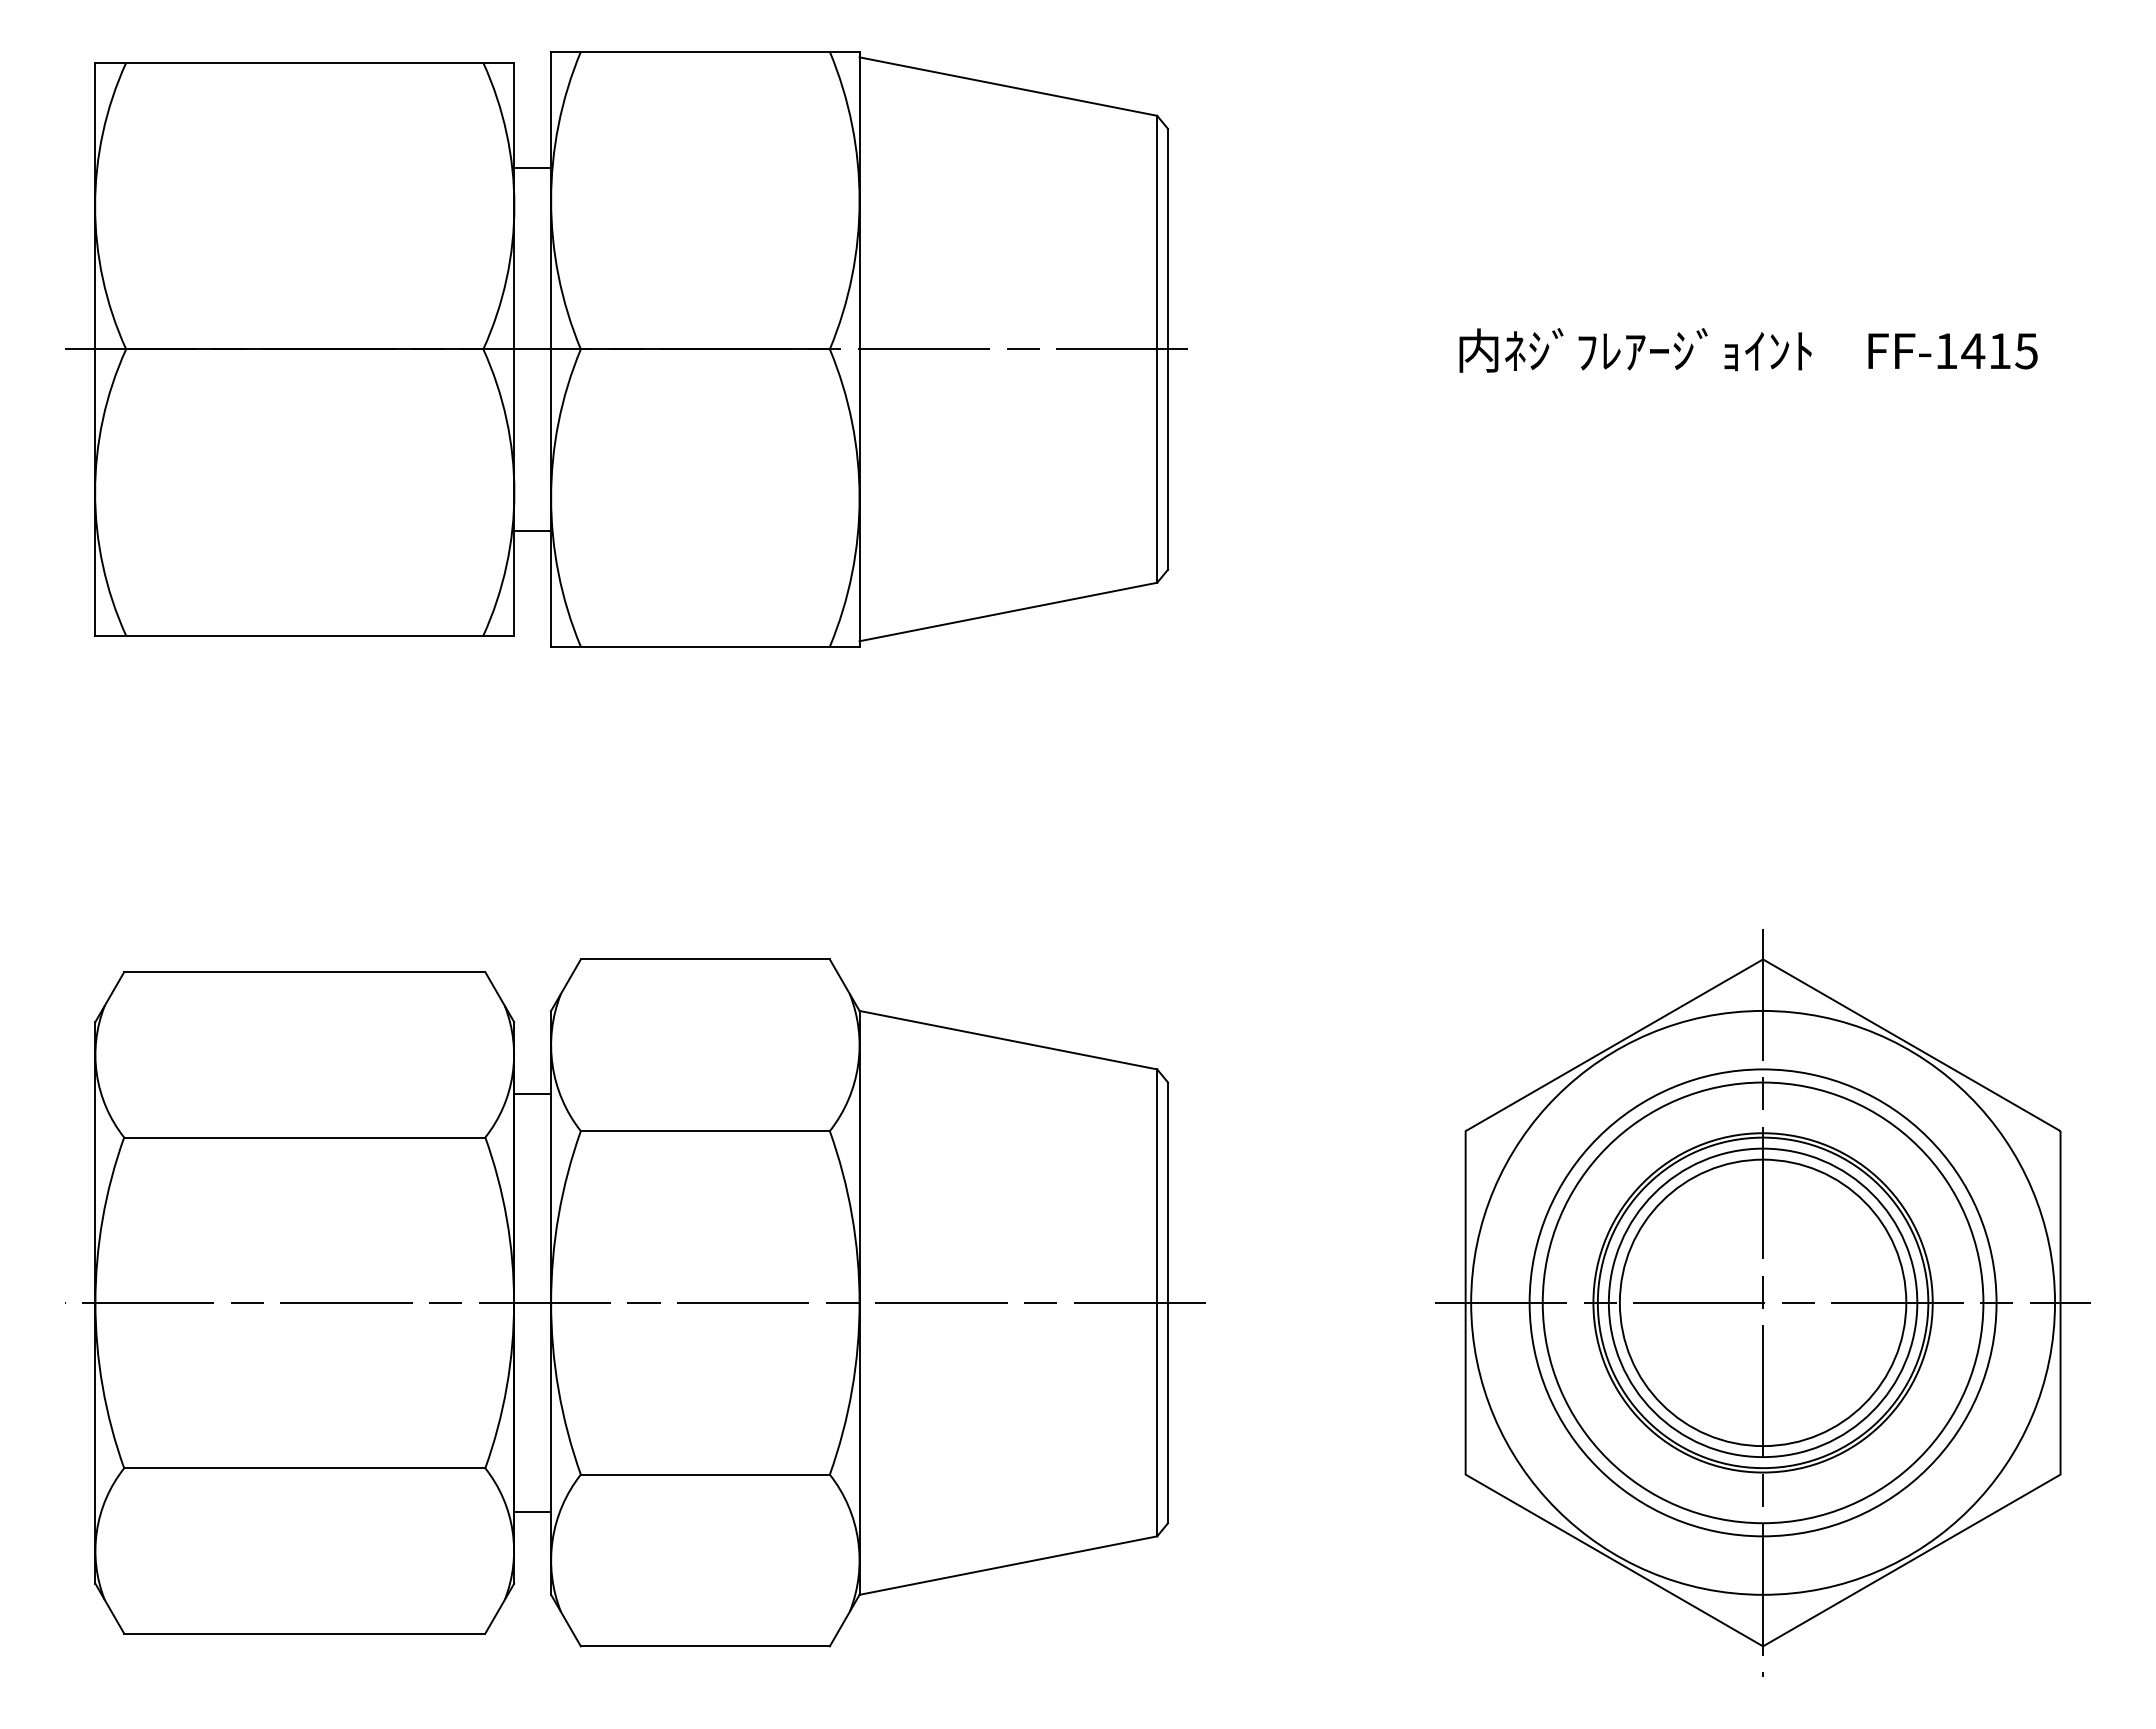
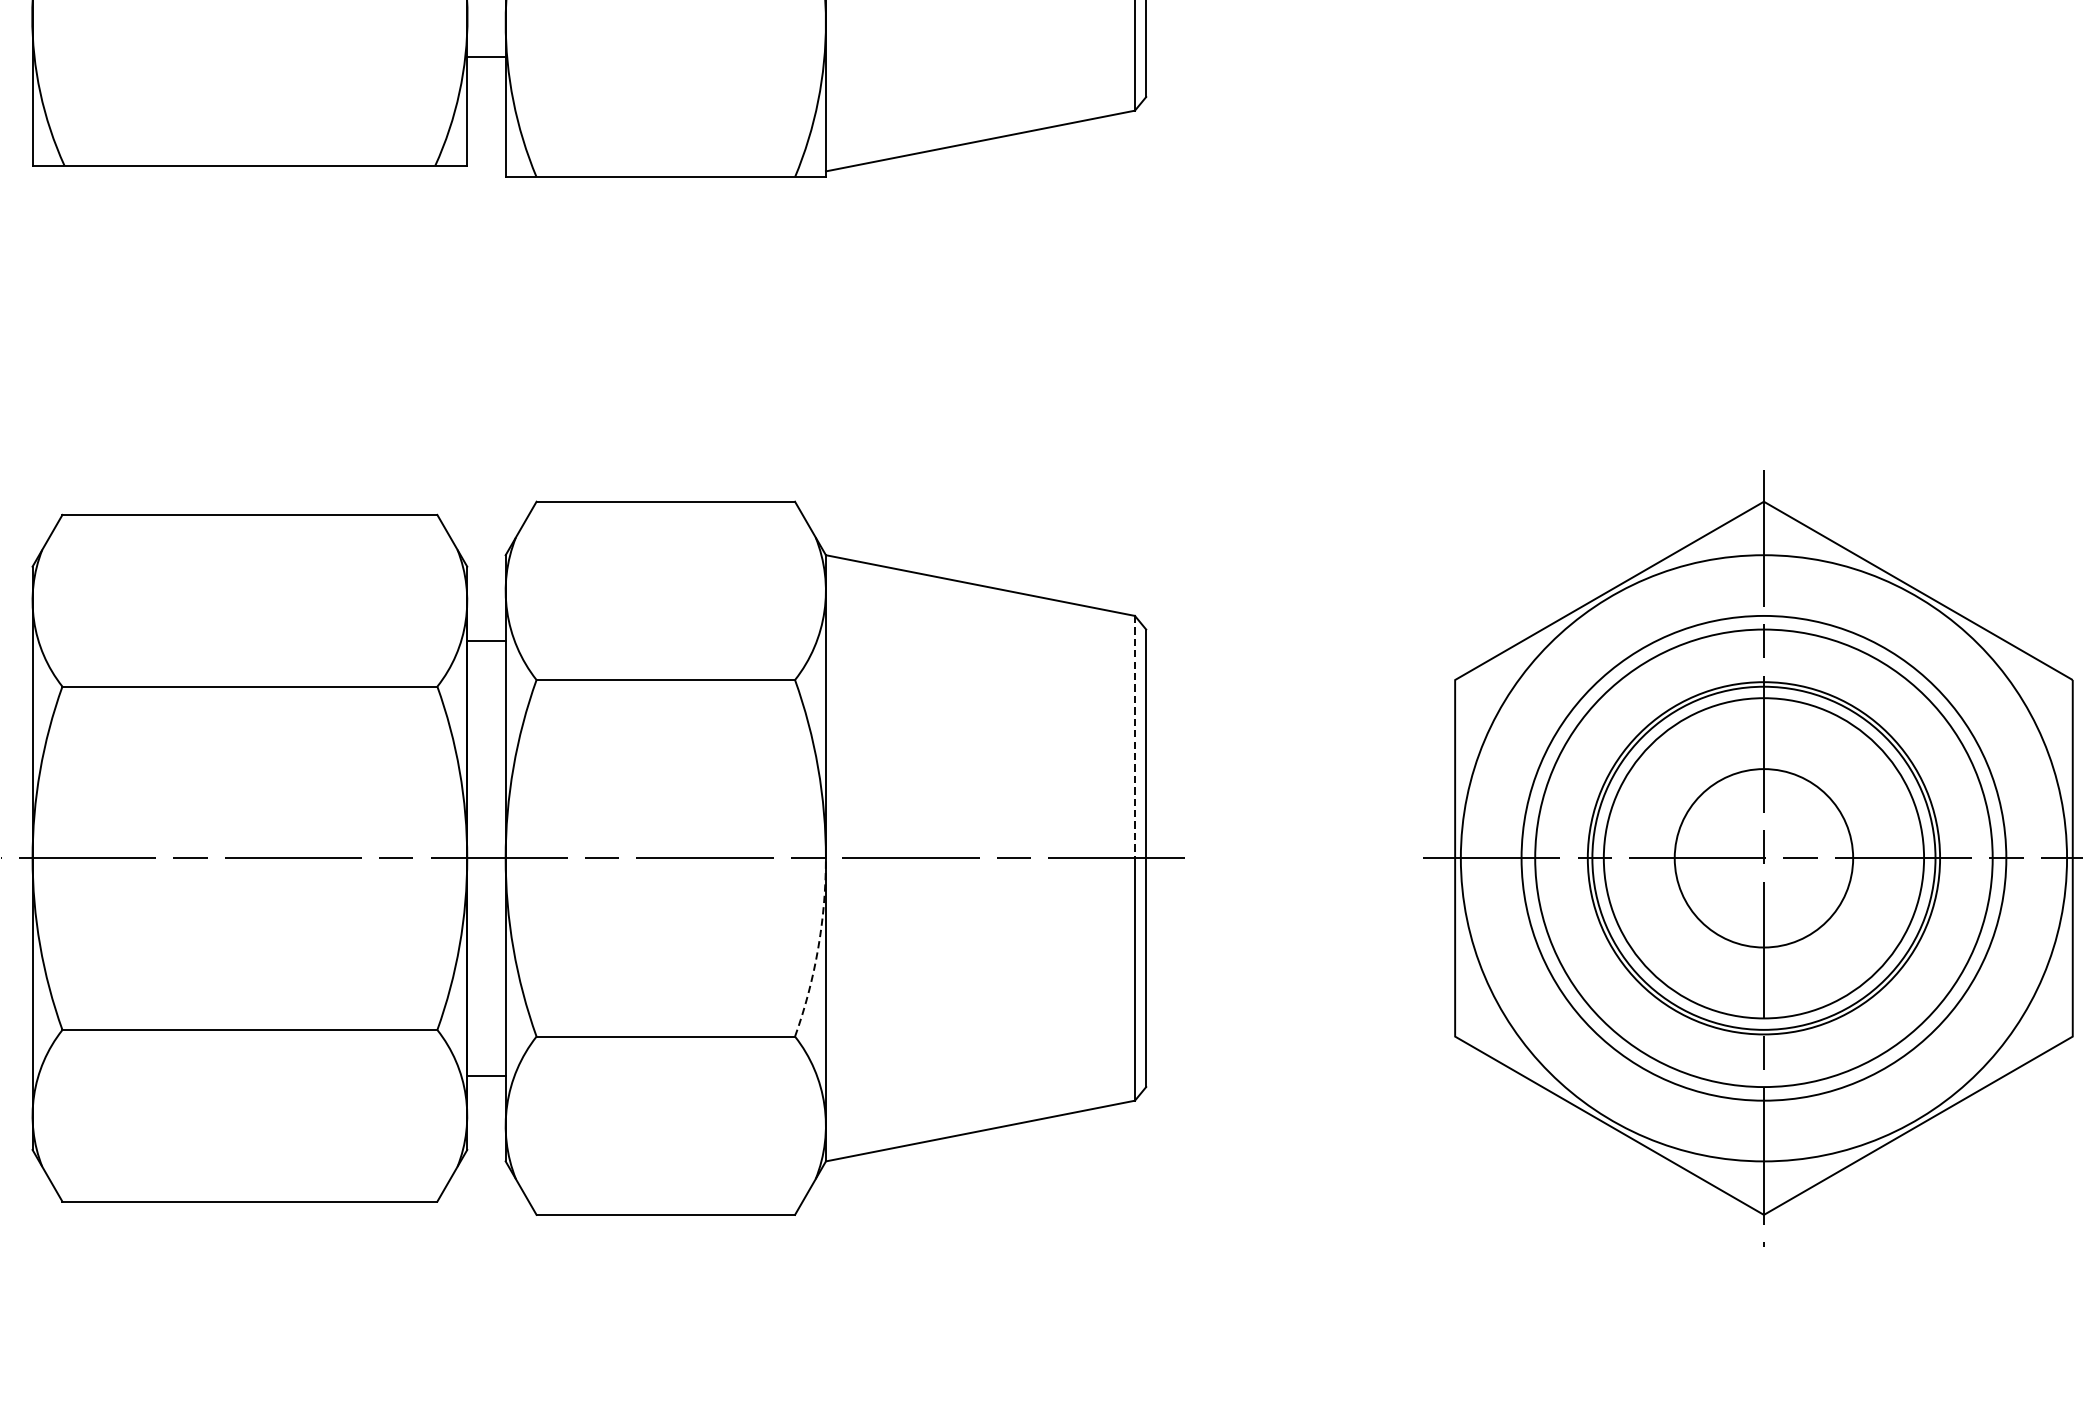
line: (1157, 1186) -> (1135, 737), solid -> dashed
circle: (1762, 1302) -> (1763, 857), size x0.6
arc: (852, 1390) -> (818, 949), solid -> dashed

